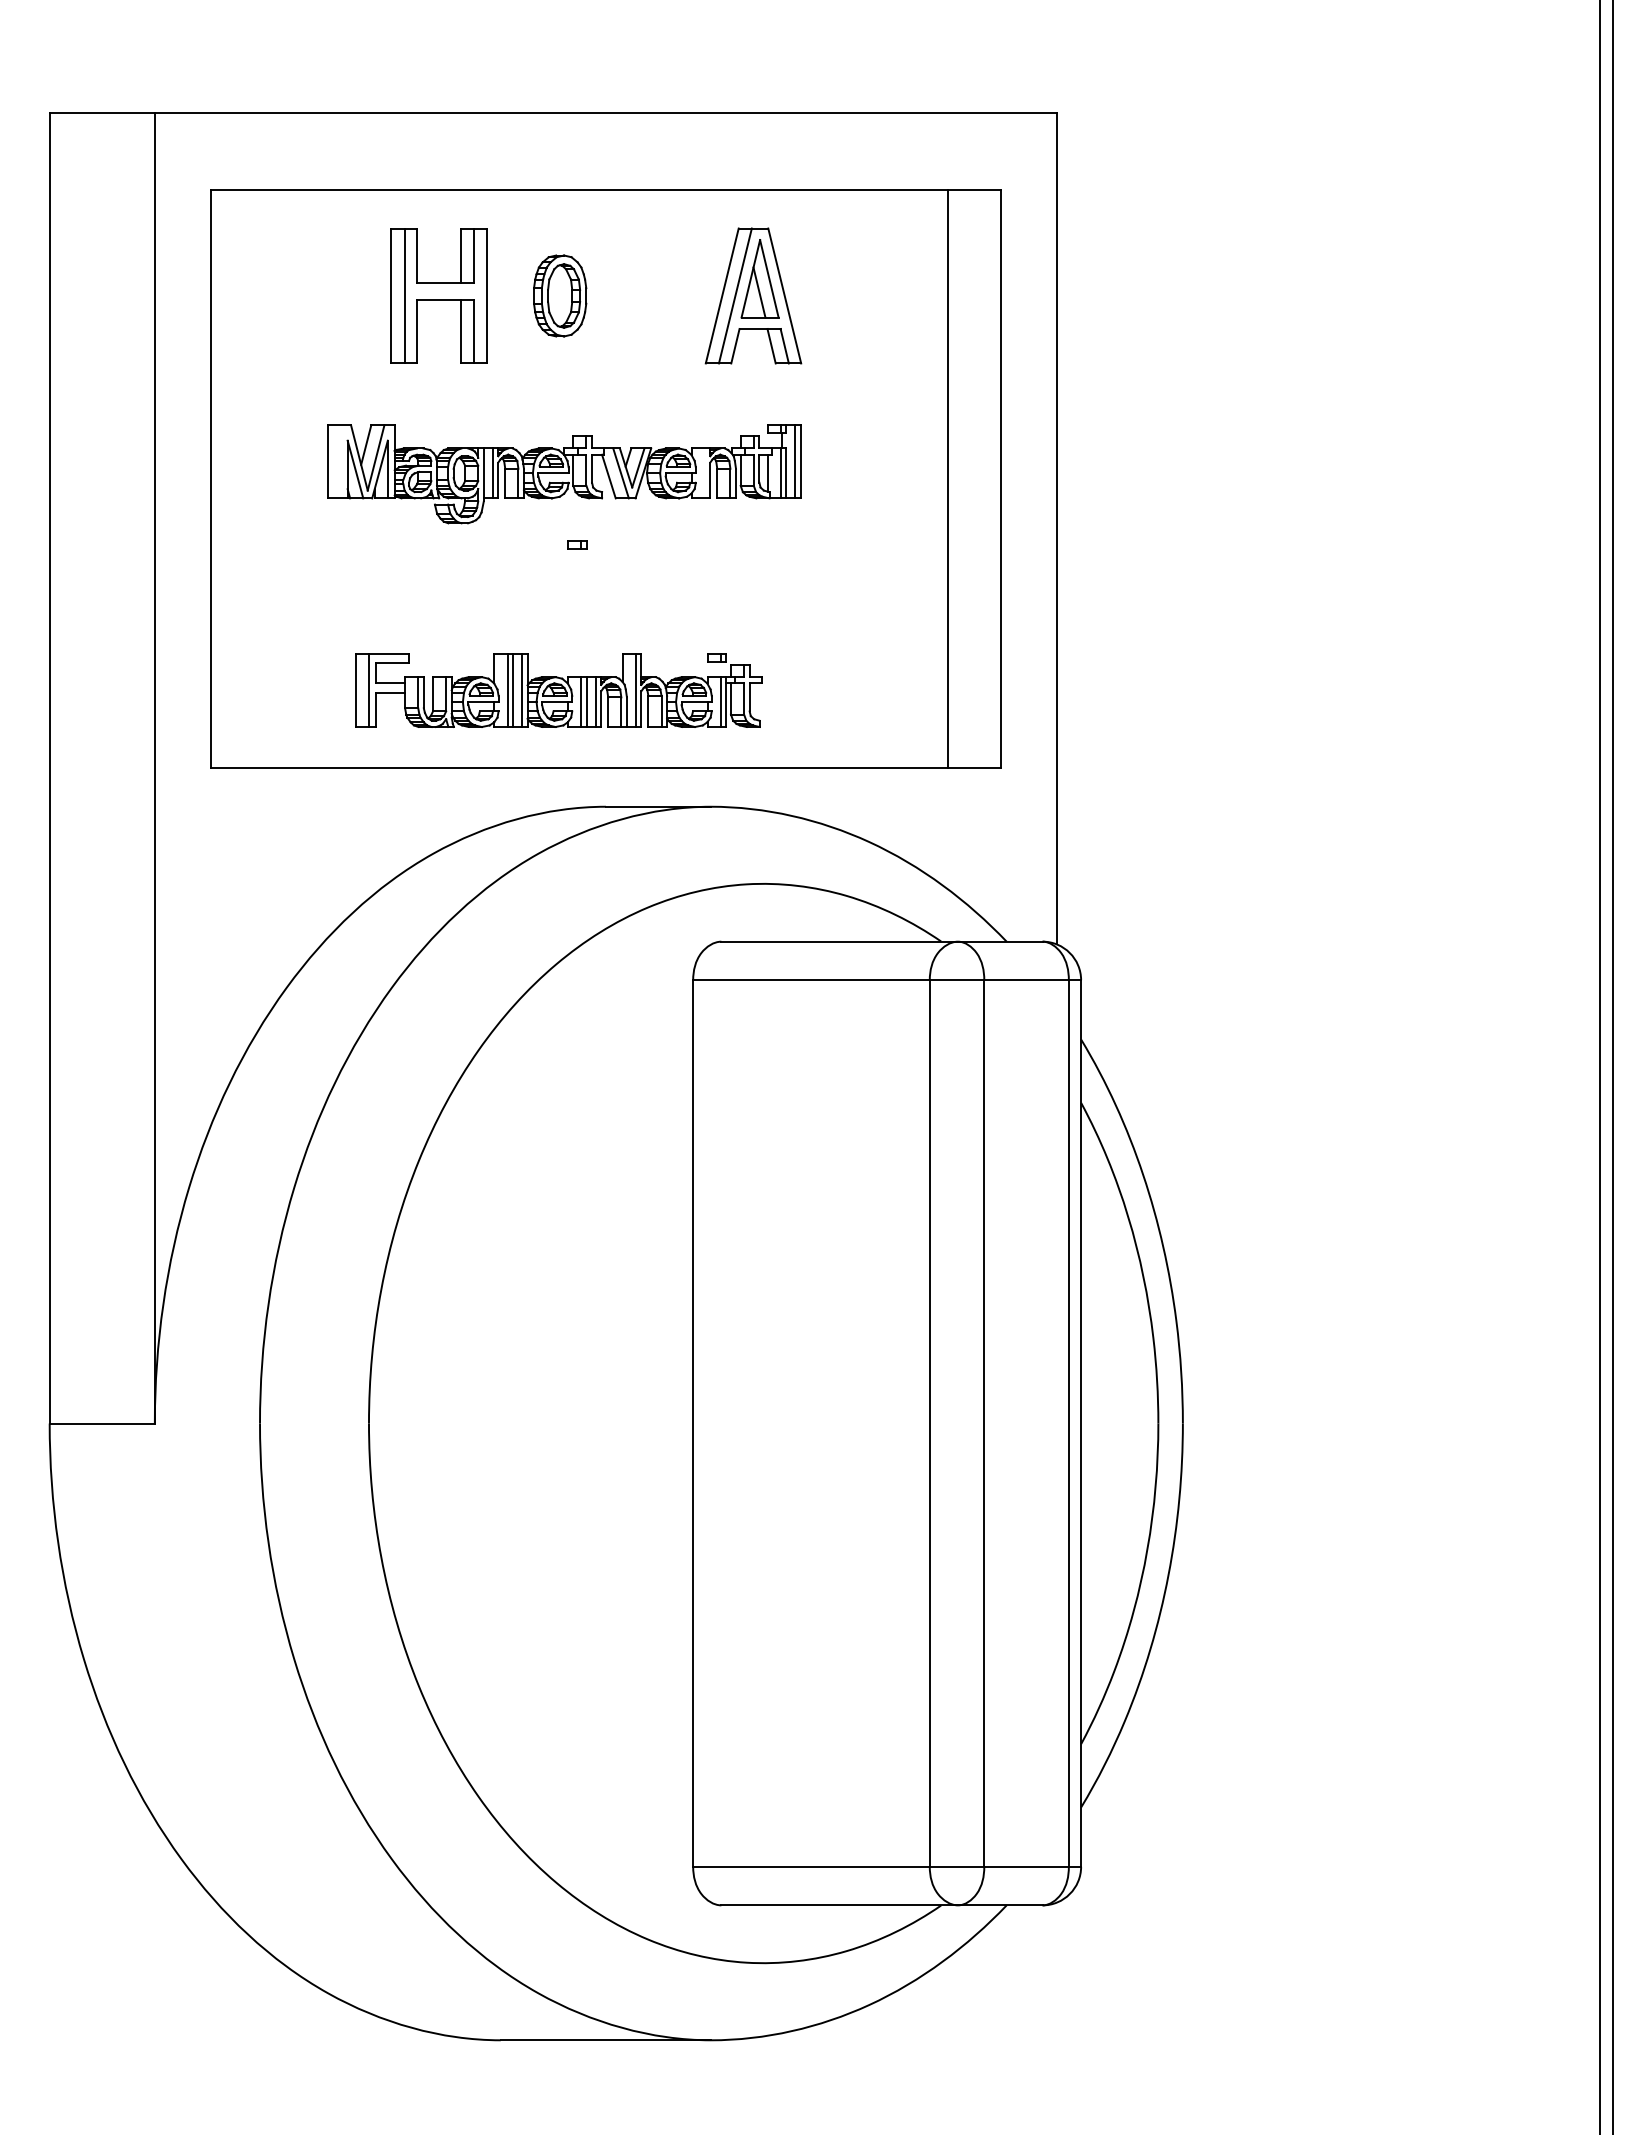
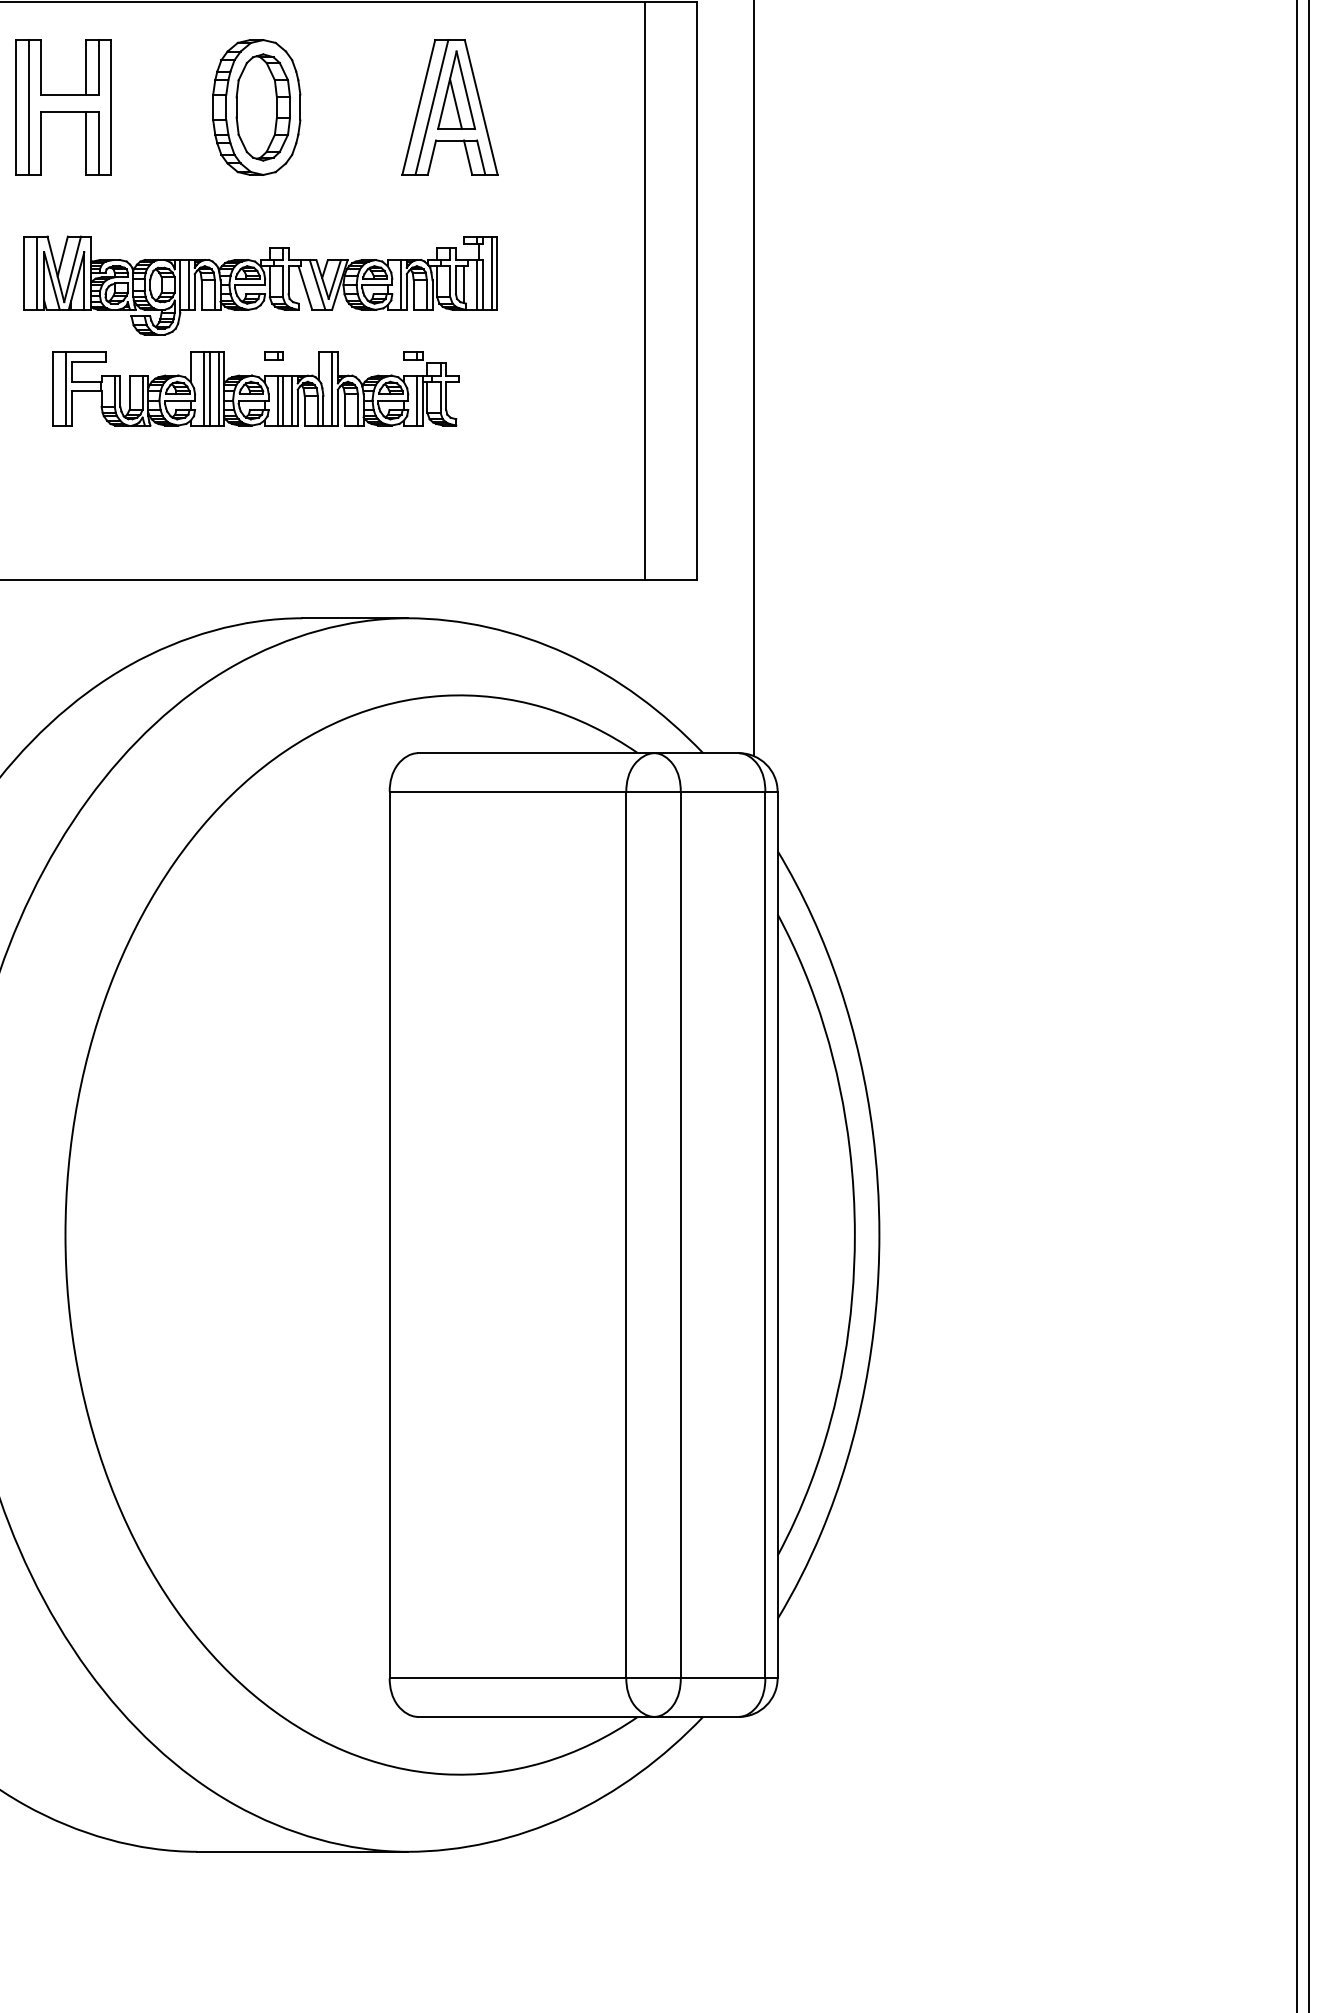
part: (438, 295) -> (63, 107), moved
part: (559, 295) -> (256, 107), size x1.67
line: (340, 461) -> (37, 273), added
line: (704, 473) -> (401, 285), added
part: (558, 690) -> (255, 389), moved

